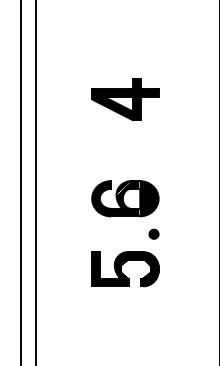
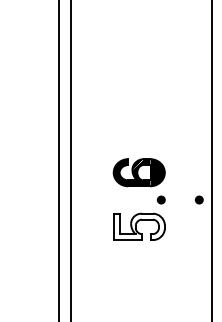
part: (124, 99) -> (138, 96), removed
part: (202, 233) -> (198, 199), added
fill: (124, 268) -> (138, 226), removed

